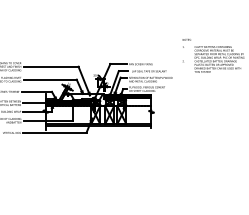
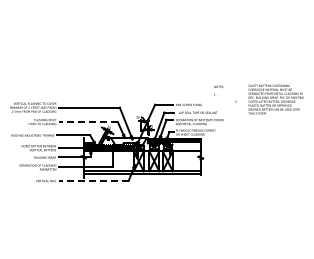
text: (186, 43) -> (218, 90), moved
line: (49, 79) -> (87, 121), solid -> dashed
line: (54, 132) -> (93, 180), solid -> dashed

